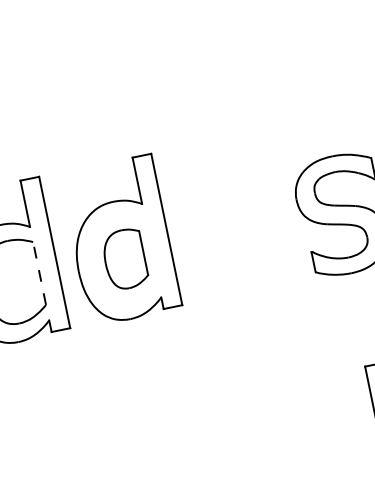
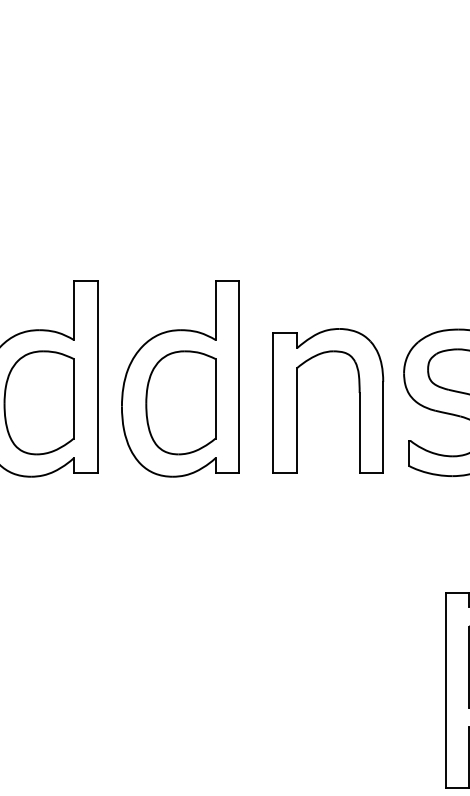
part: (216, 238) -> (297, 400), added
part: (124, 259) -> (180, 402), size x1.43
line: (39, 273) -> (73, 398), dashed -> solid

